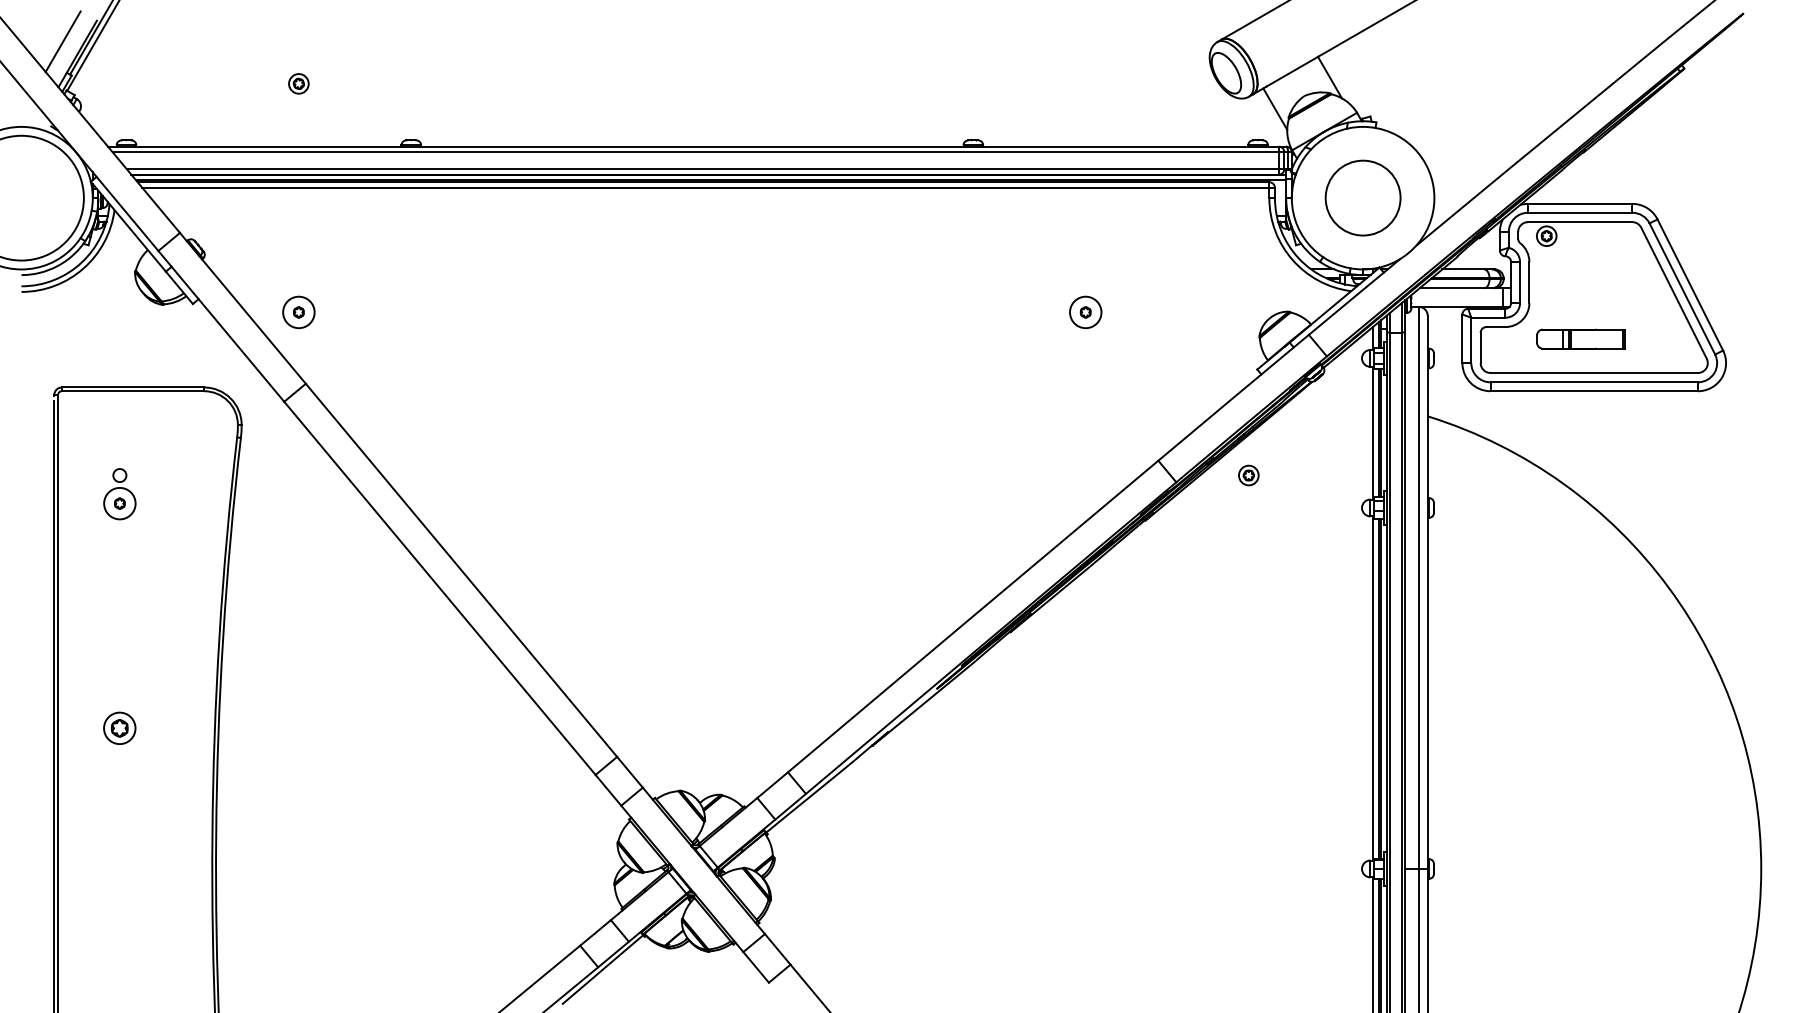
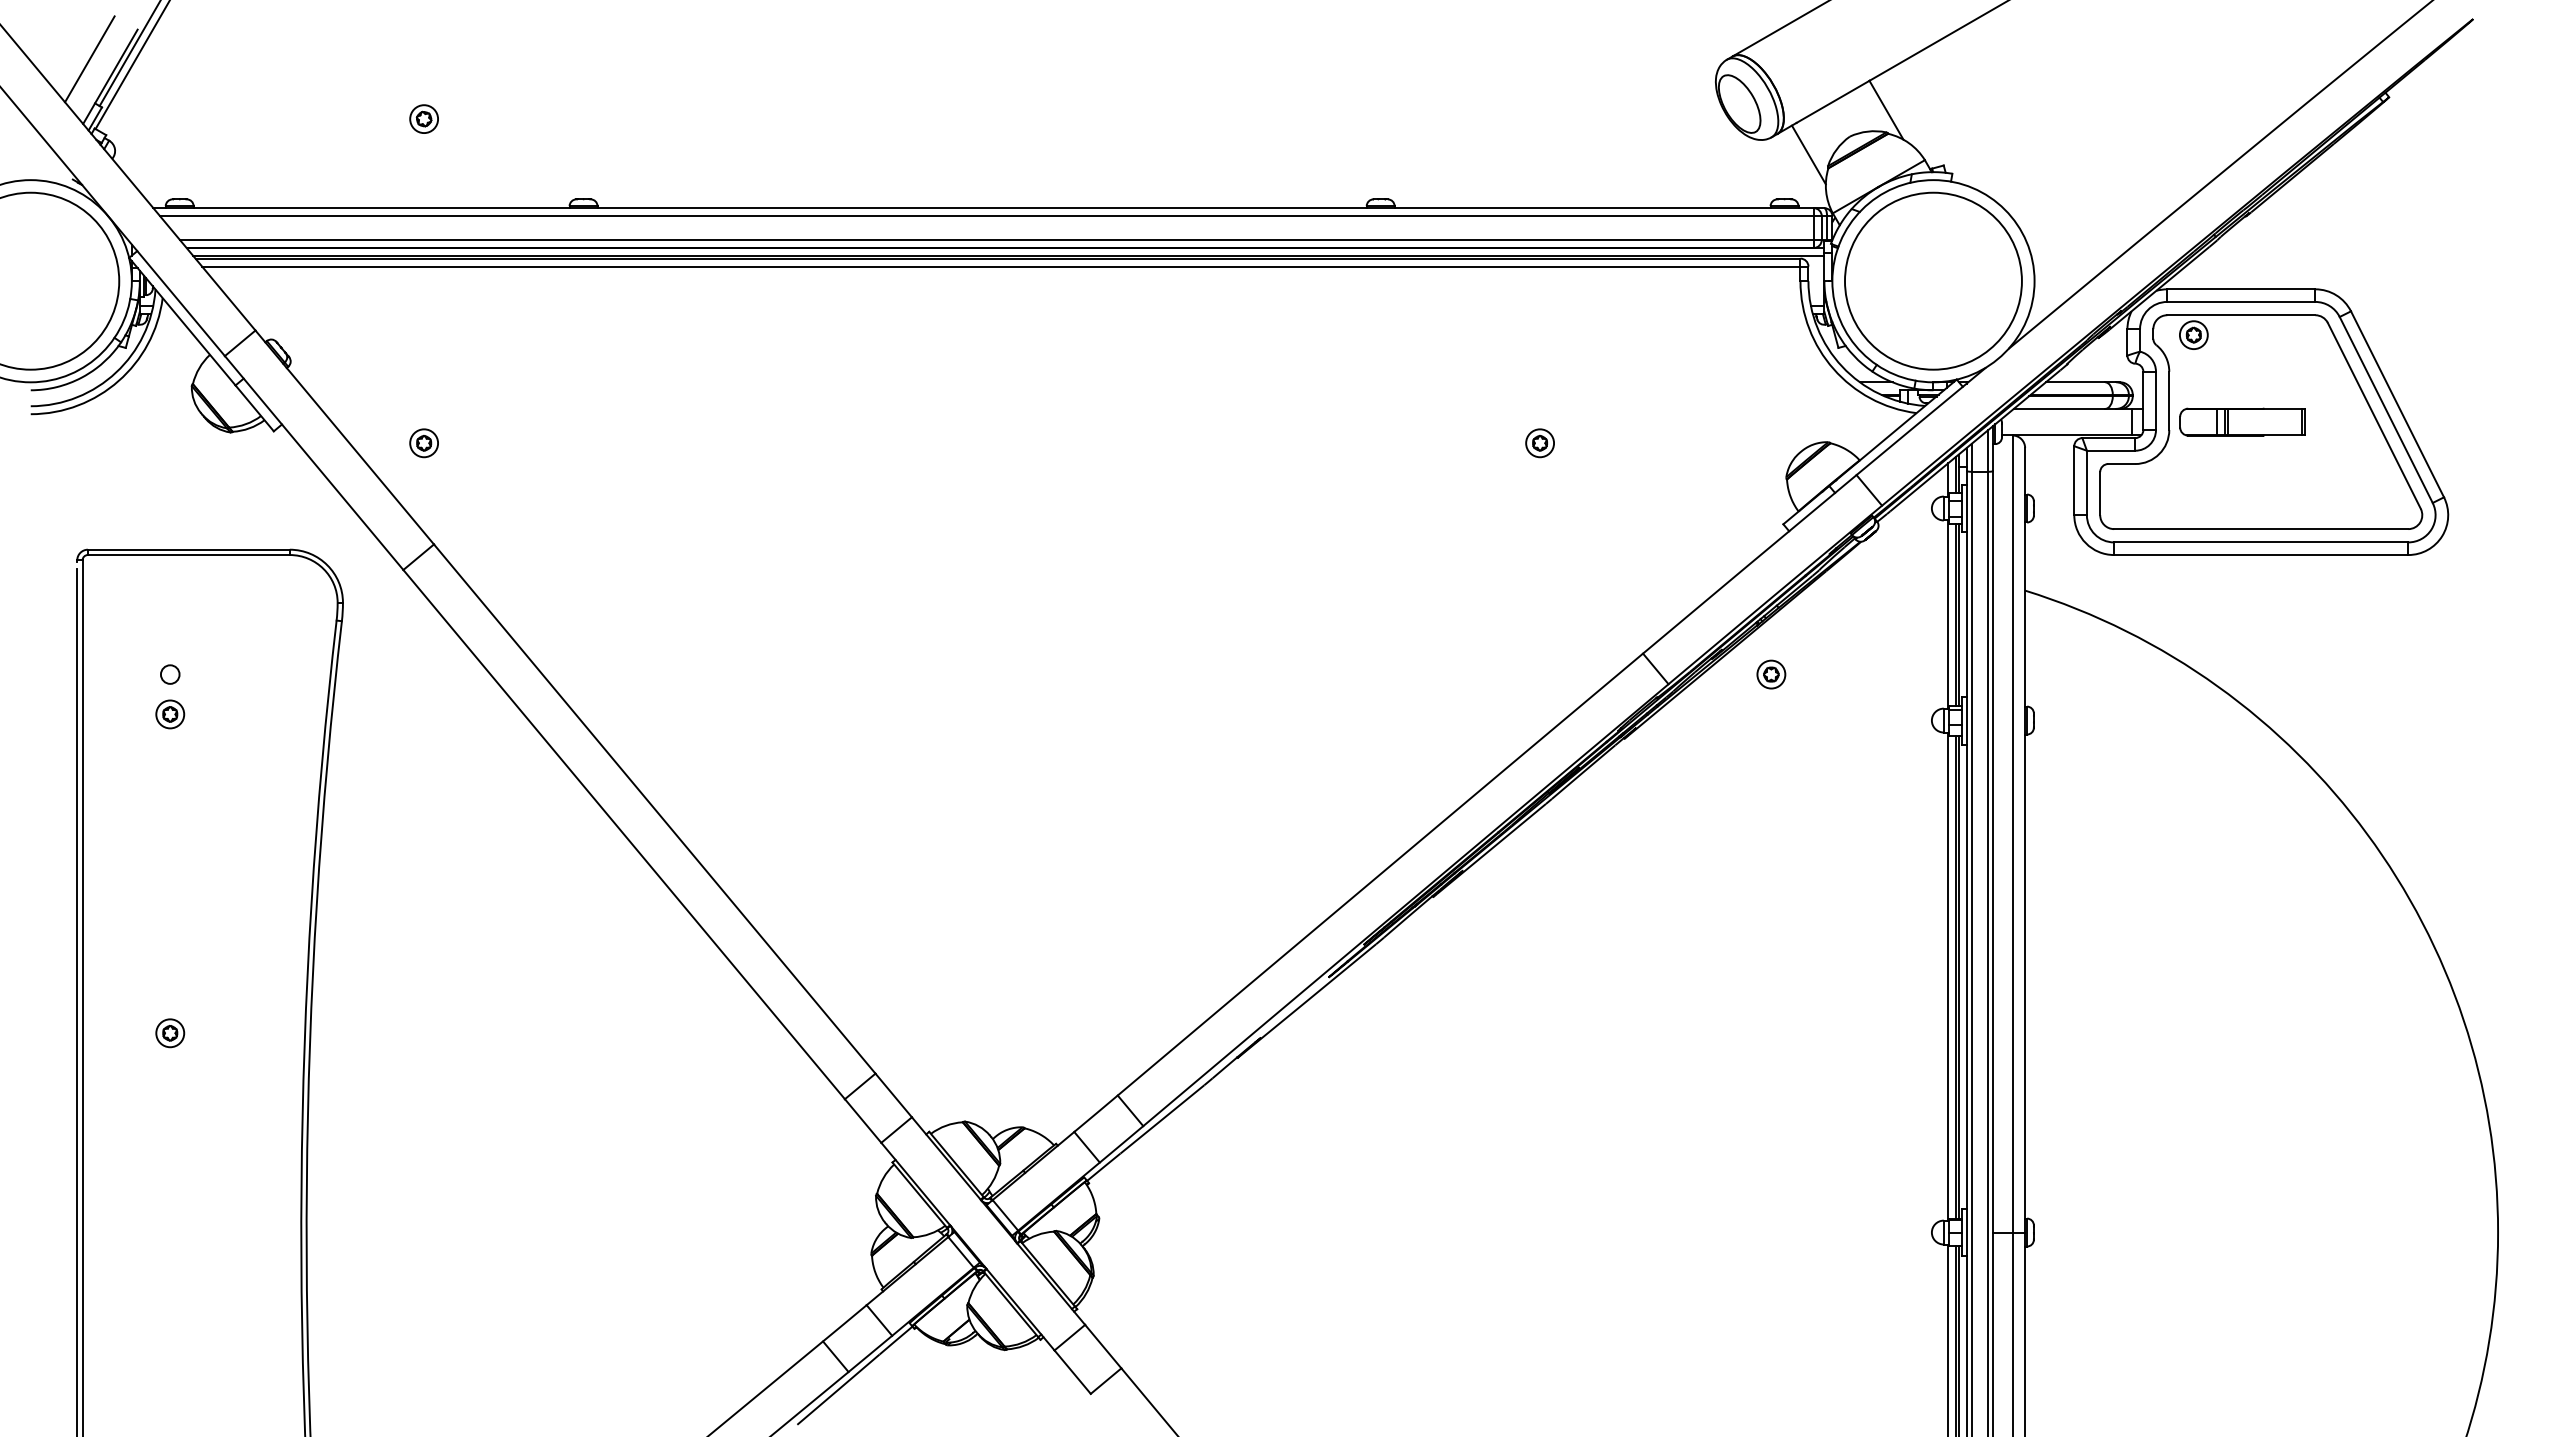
circle: (1363, 197) -> (1933, 280), size x1.67
circle: (299, 312) -> (424, 443), size x0.62
circle: (1086, 312) -> (1540, 443), size x0.62
part: (1581, 338) -> (2242, 421), moved
circle: (120, 503) -> (170, 714), size x0.62
part: (120, 728) -> (170, 1033), size x0.62

